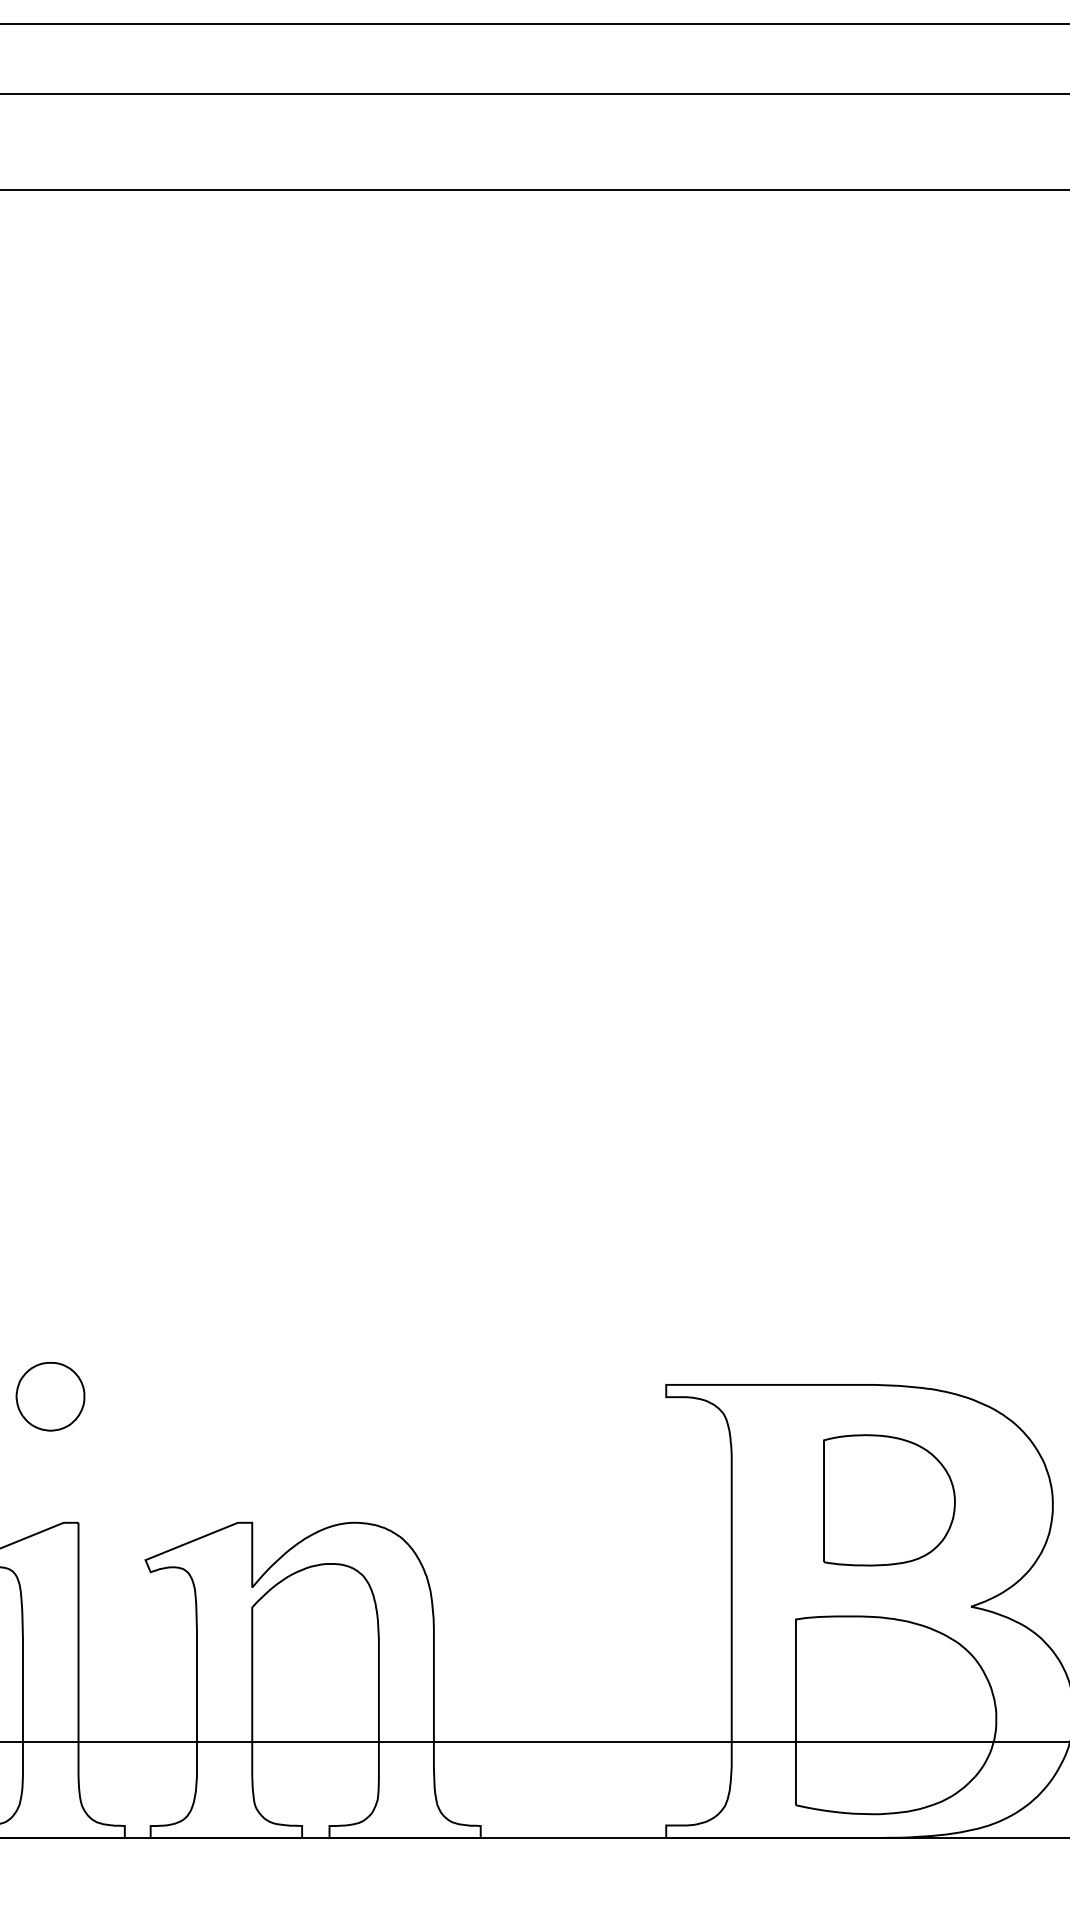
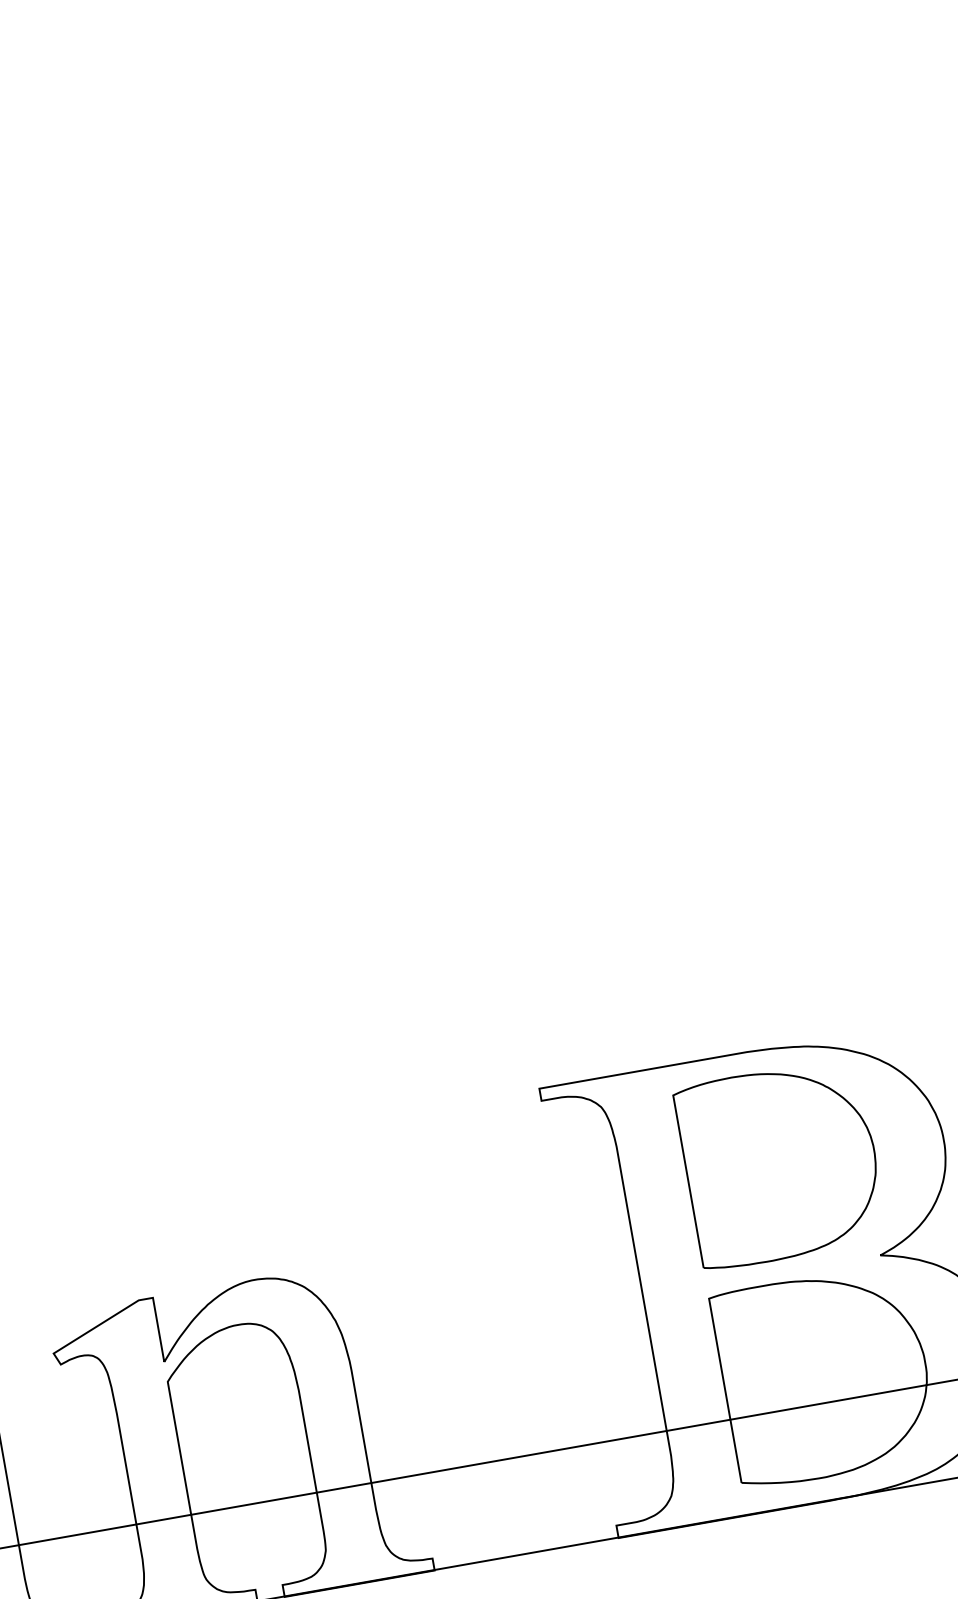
part: (889, 1500) -> (781, 1164), size x1.43

